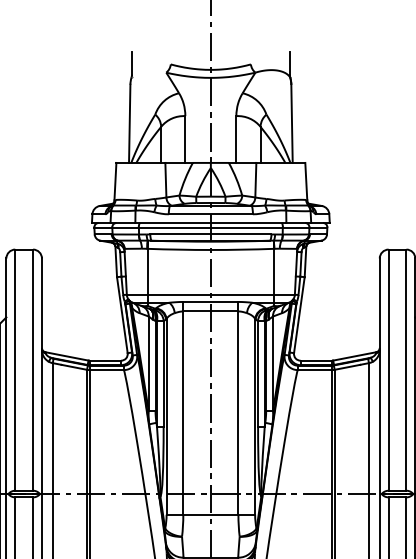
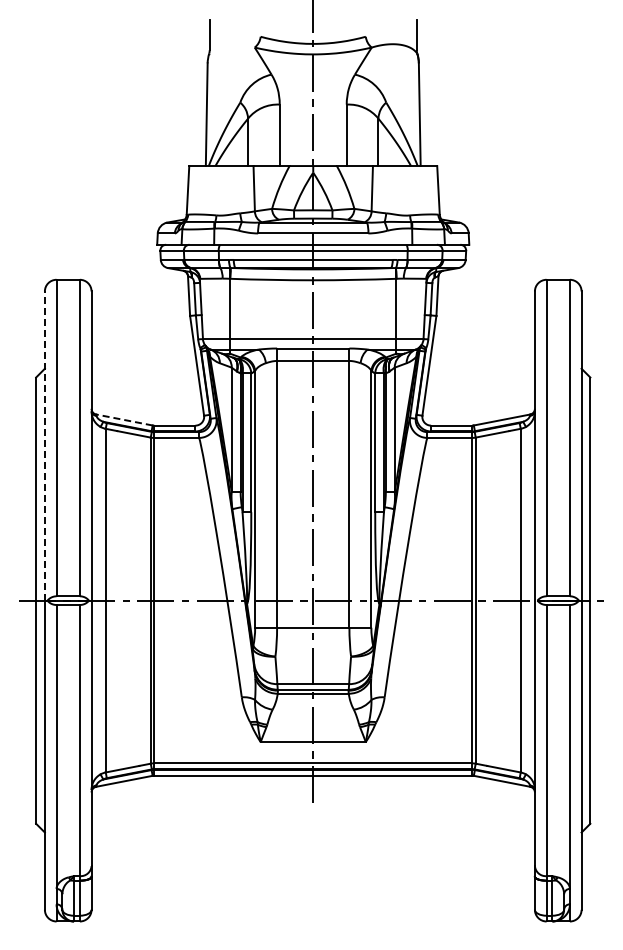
line: (67, 356) -> (124, 420), solid -> dashed
line: (6, 376) -> (44, 446), solid -> dashed

